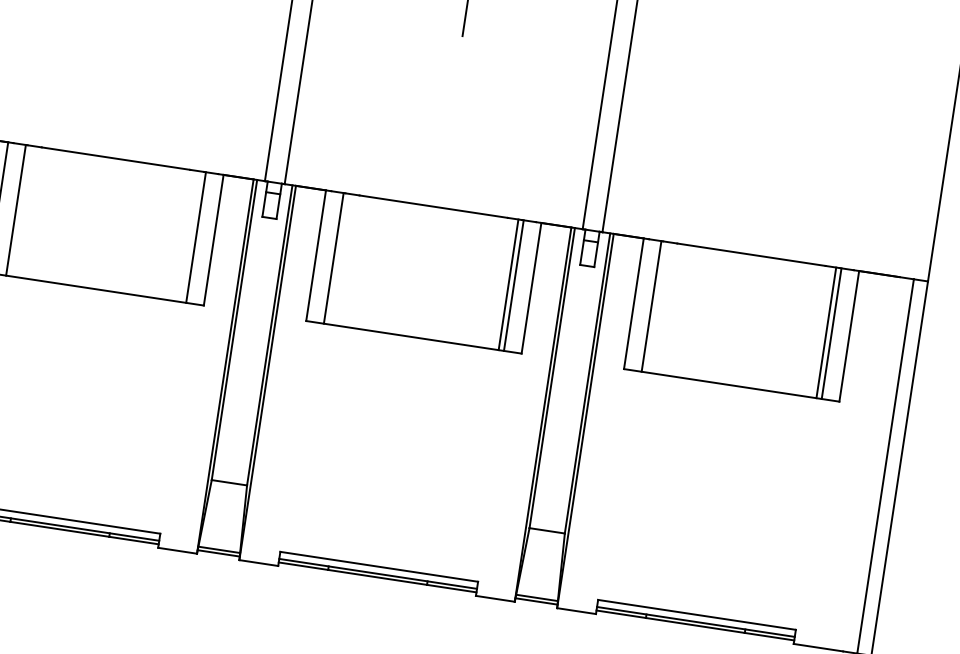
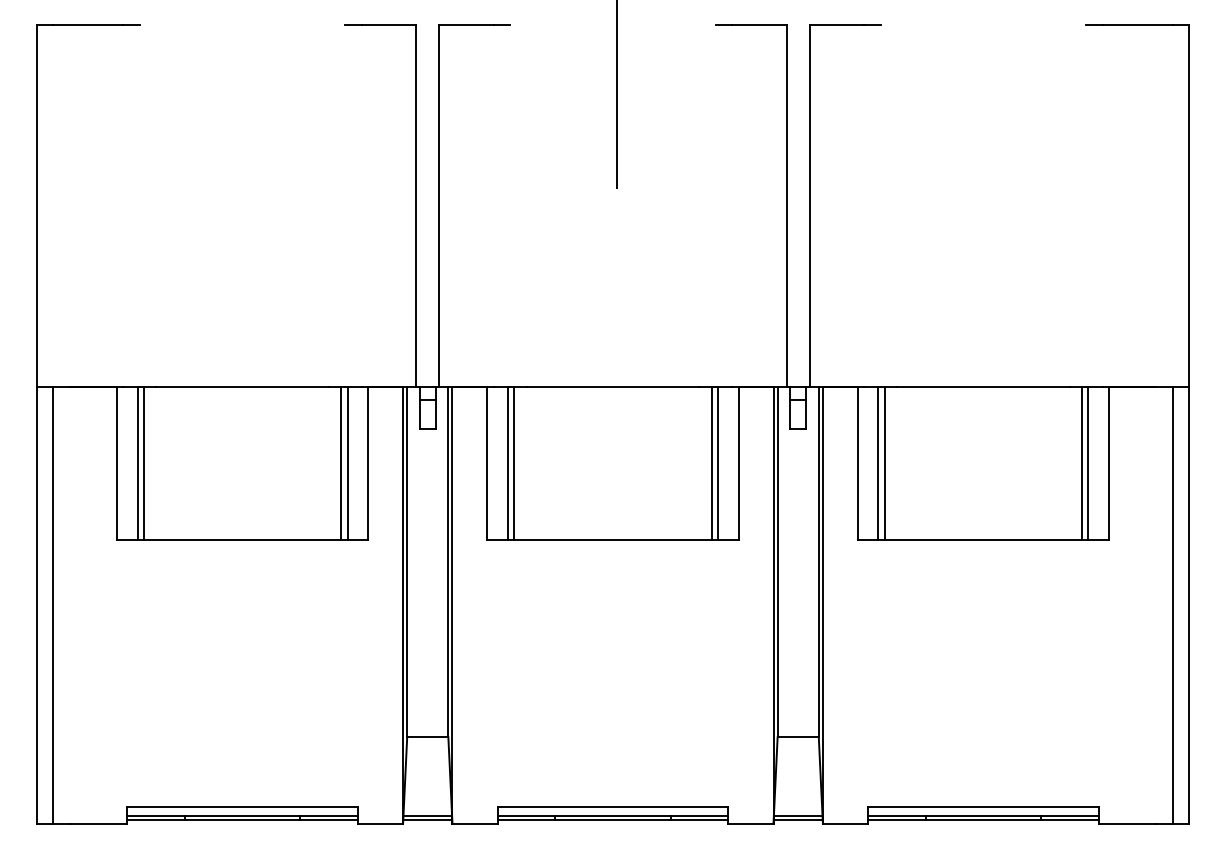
line: (21, 211) -> (143, 463), added
line: (190, 236) -> (341, 463), added
line: (339, 259) -> (514, 463), added
line: (656, 307) -> (884, 463), added

